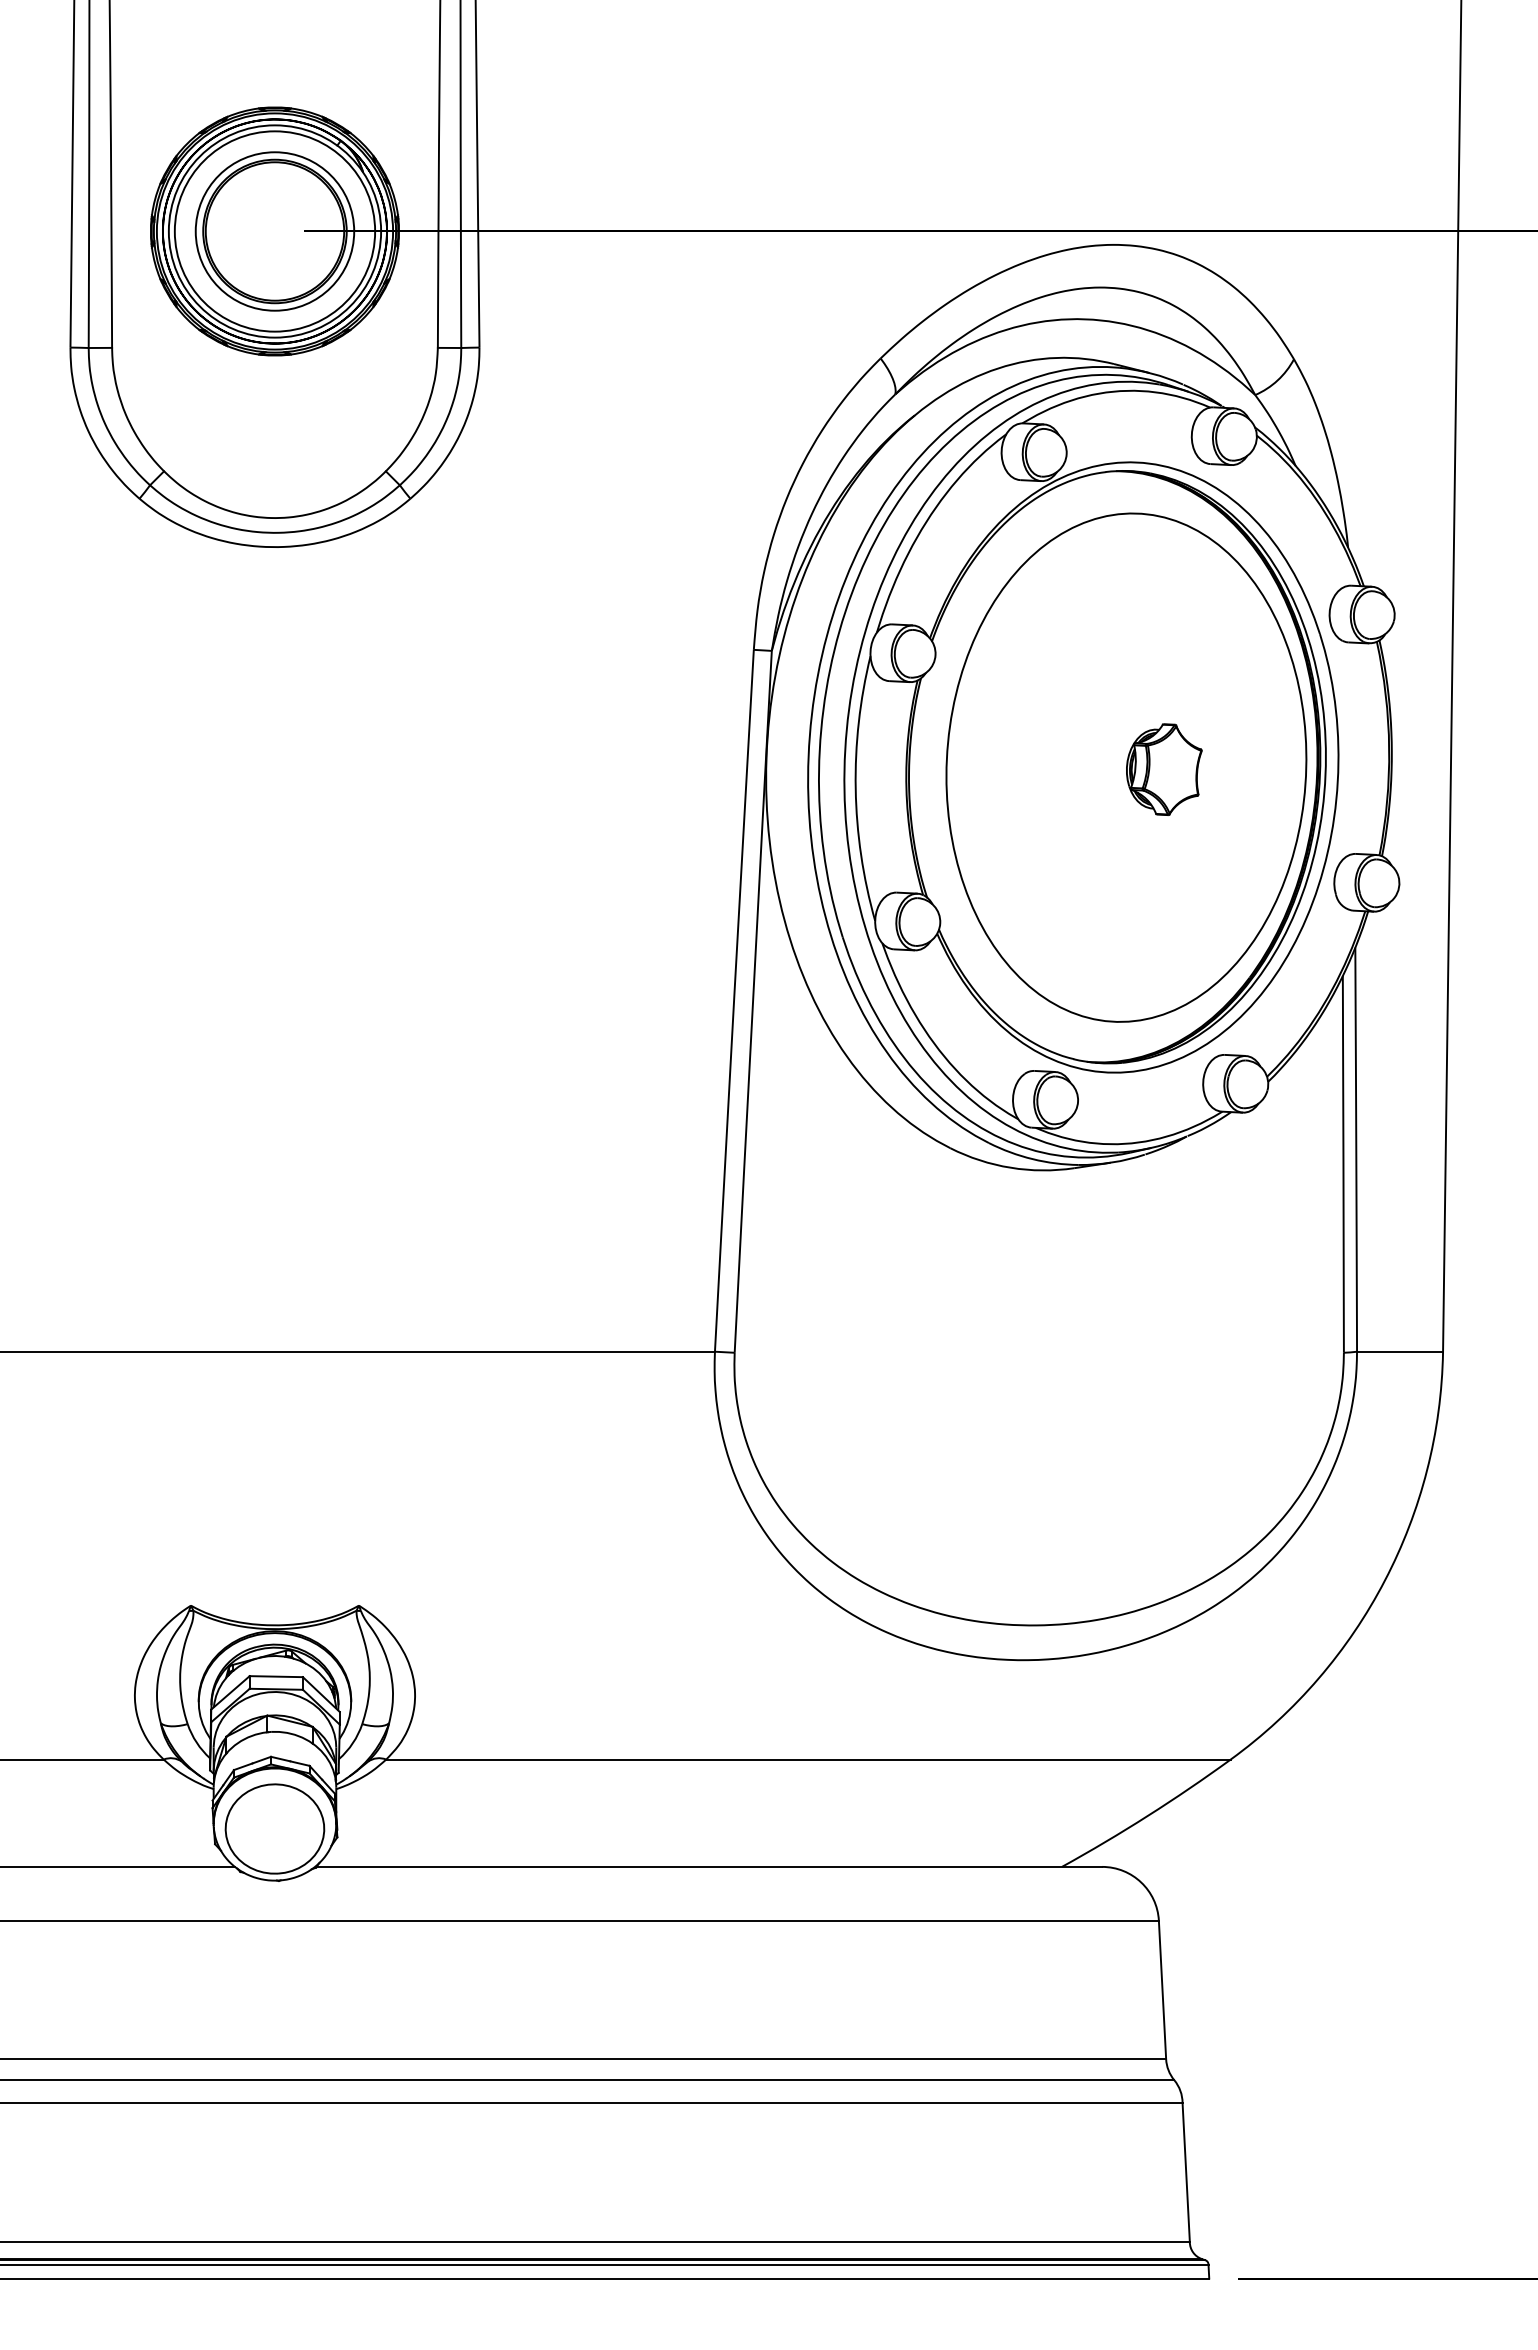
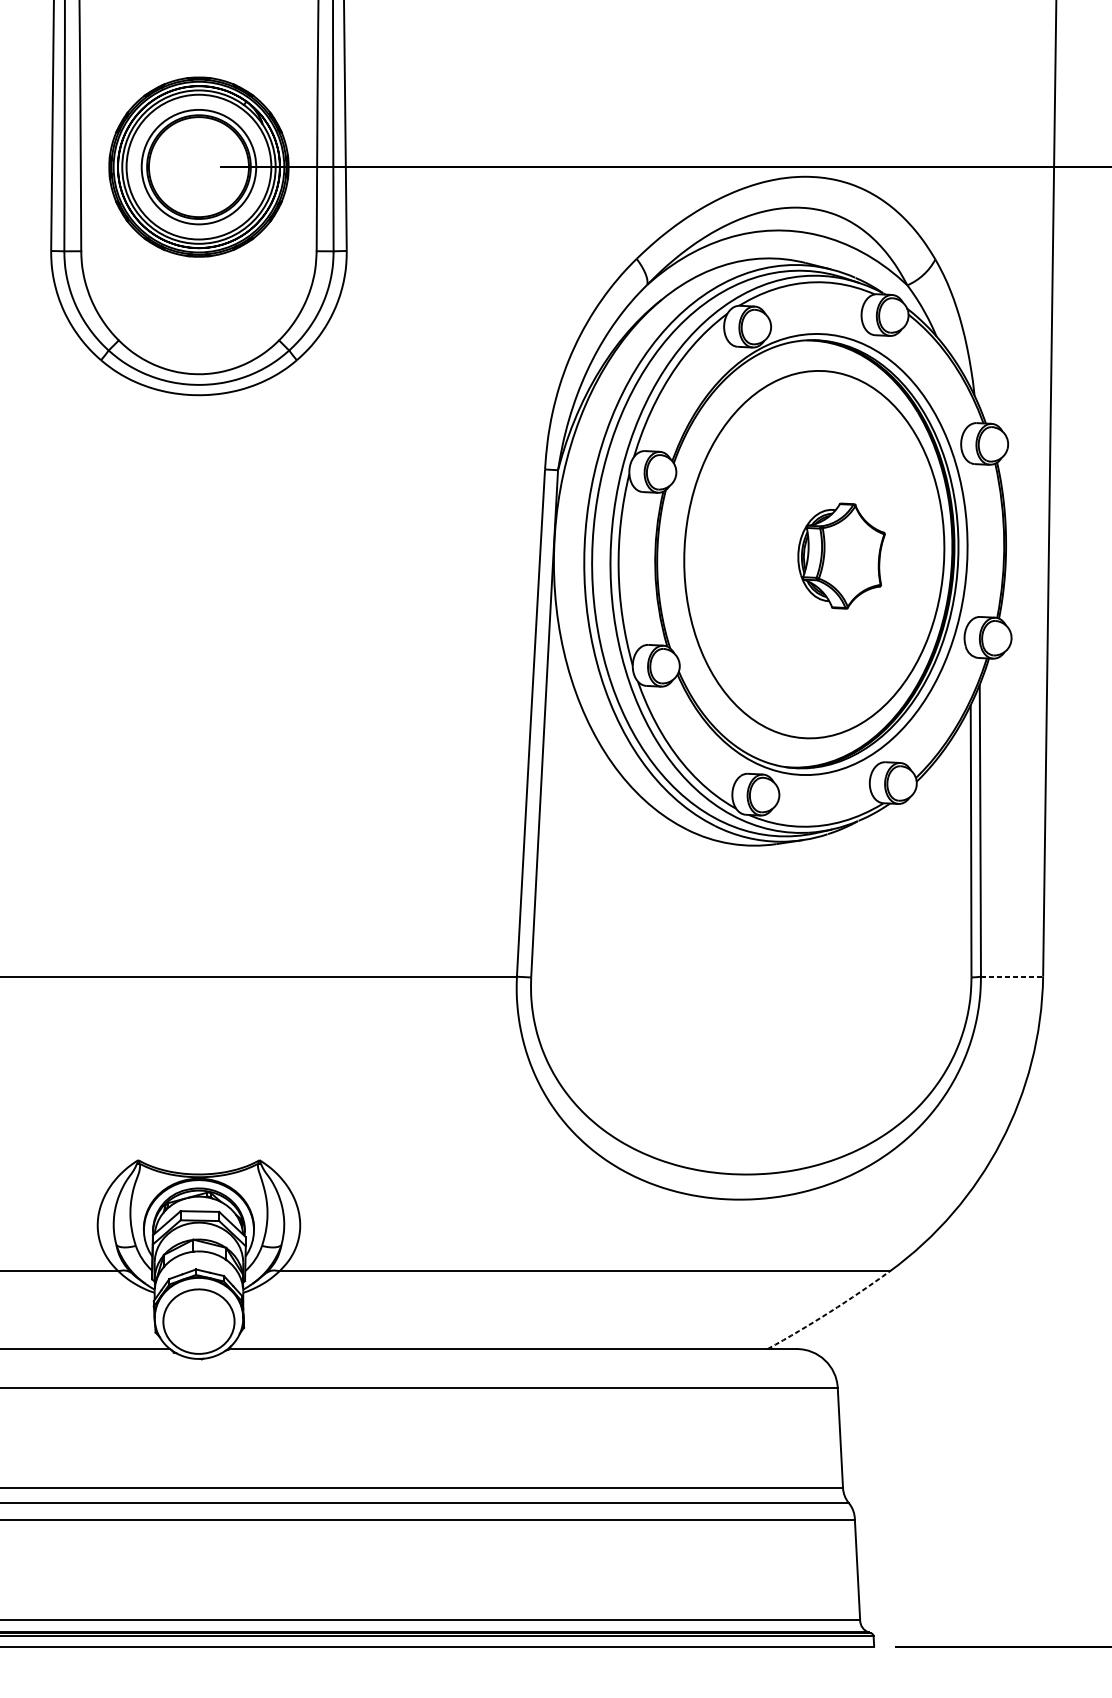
part: (1164, 769) -> (841, 555), size x1.6
line: (1400, 1351) -> (1012, 976), solid -> dashed
arc: (1147, 1815) -> (829, 1311), solid -> dashed

